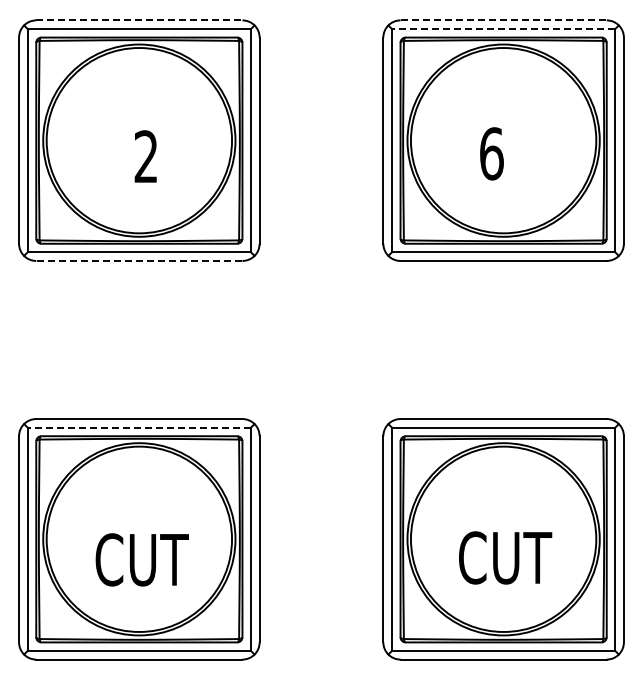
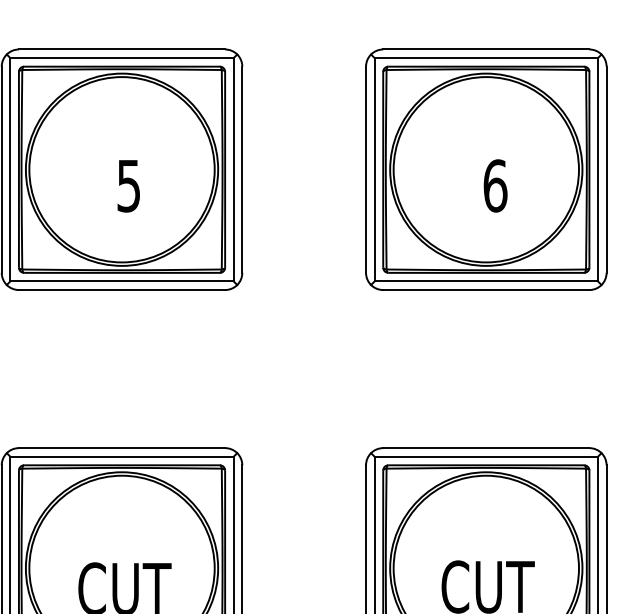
line: (139, 20) -> (122, 49), dashed -> solid
line: (504, 20) -> (487, 49), dashed -> solid
line: (503, 28) -> (486, 57), dashed -> solid
text: (491, 153) -> (495, 185), moved
text: (145, 156) -> (128, 185), 2 -> 5
line: (138, 260) -> (121, 289), dashed -> solid
line: (139, 427) -> (122, 456), dashed -> solid

